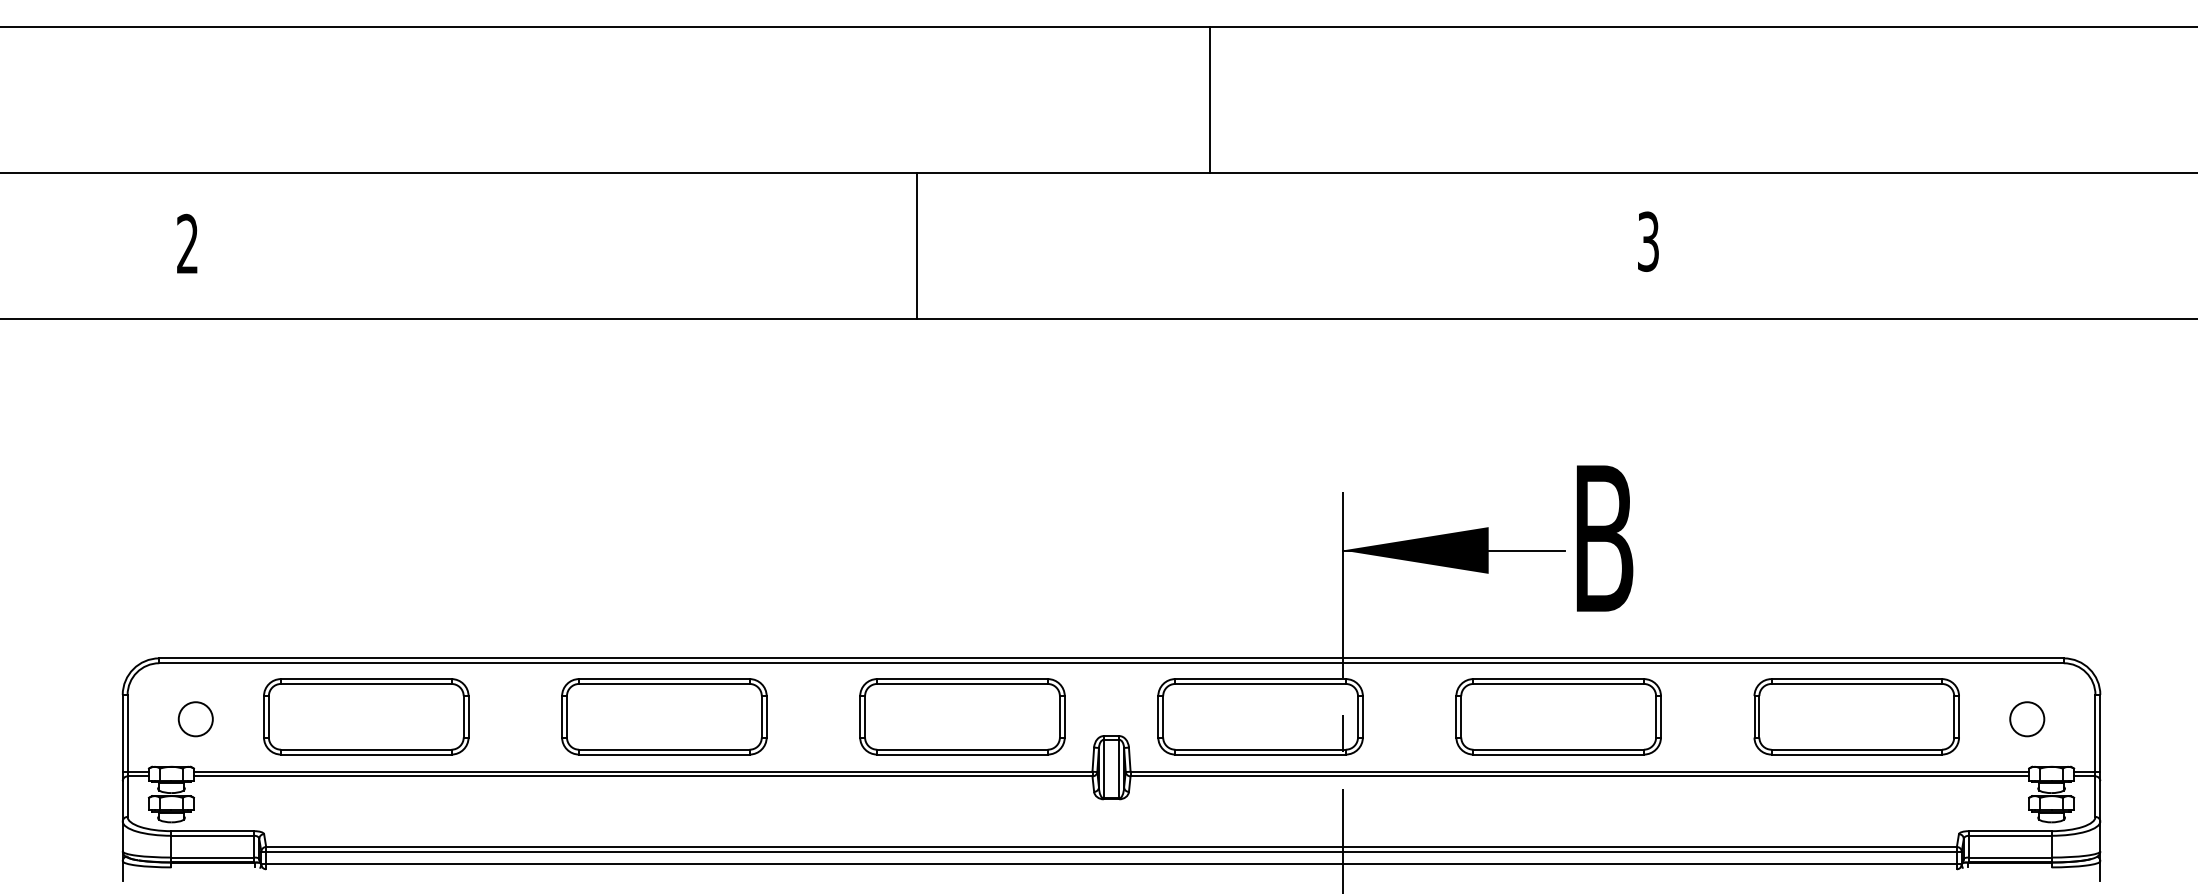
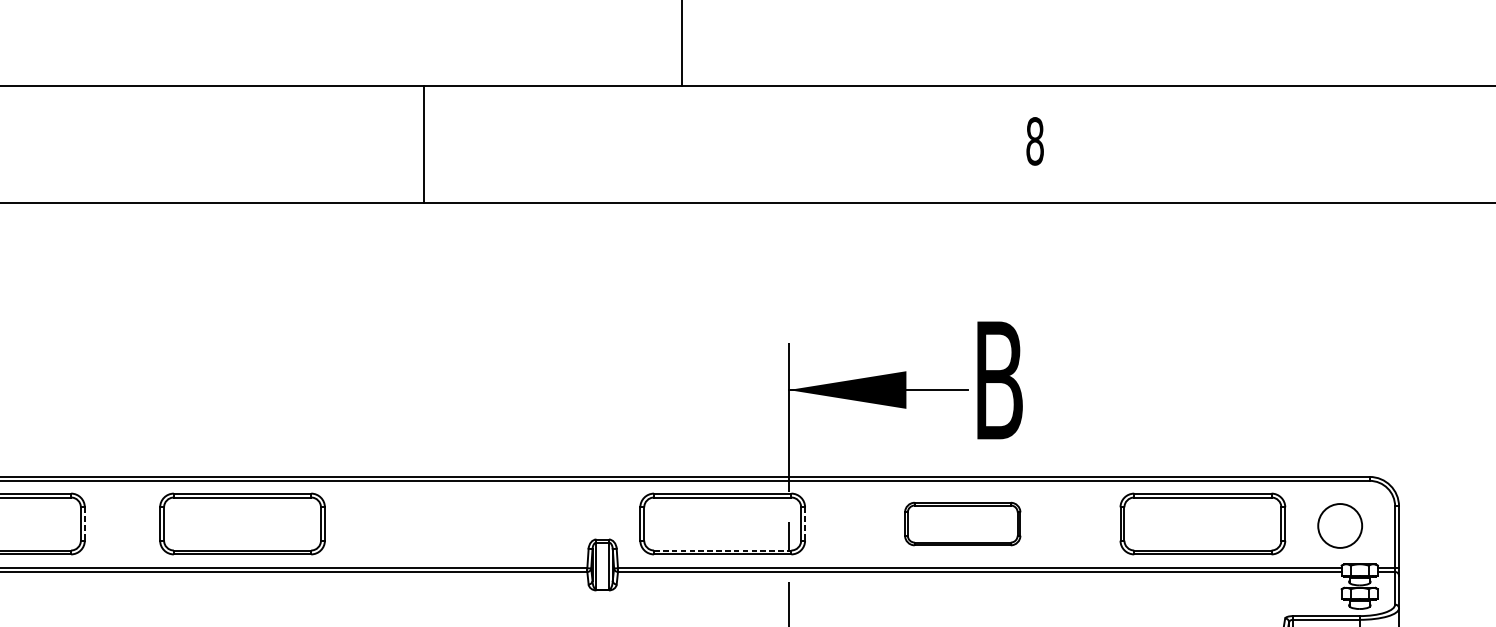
text: (1648, 241) -> (1035, 141), 3 -> 8
line: (917, 245) -> (423, 144), moved
line: (468, 716) -> (84, 523), solid -> dashed
part: (962, 716) -> (482, 523), removed
line: (1362, 716) -> (804, 523), solid -> dashed
part: (1558, 716) -> (962, 523), size x0.7
circle: (2027, 719) -> (1340, 526), size x1.6
line: (1261, 749) -> (723, 550), solid -> dashed

